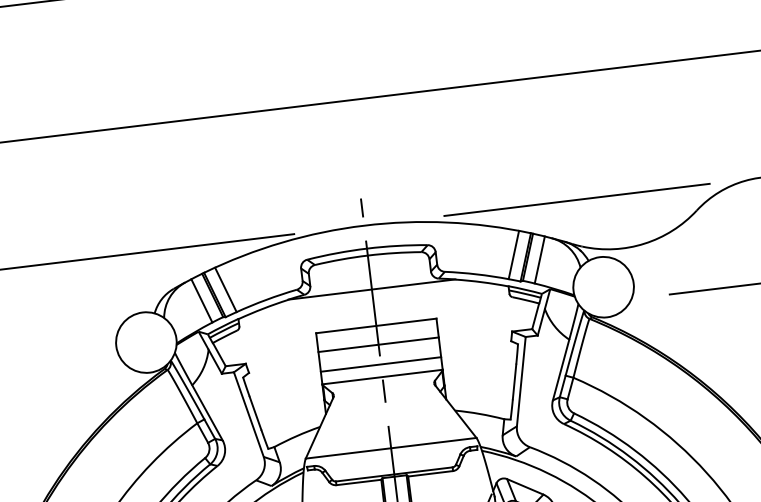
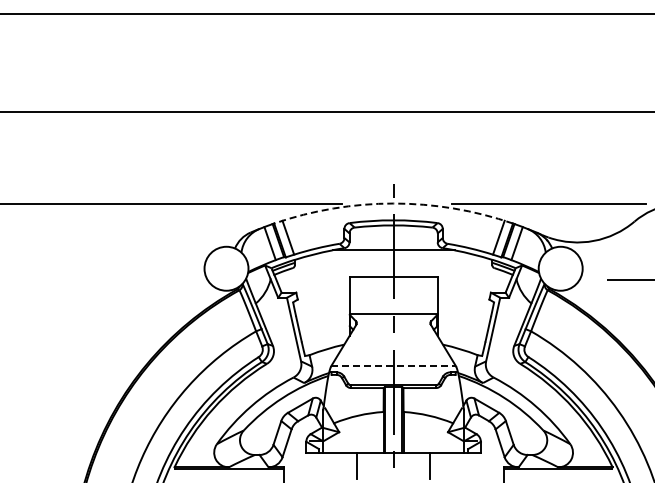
arc: (364, 225) -> (393, 203), solid -> dashed
line: (378, 344) -> (393, 290), removed
line: (380, 363) -> (393, 304), removed
line: (392, 448) -> (394, 366), solid -> dashed

